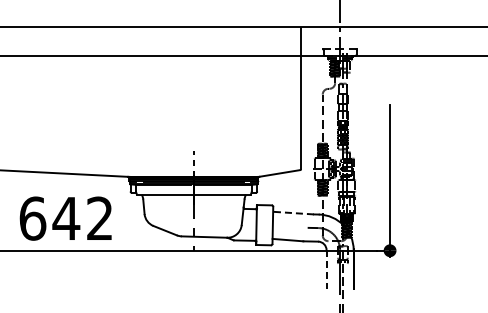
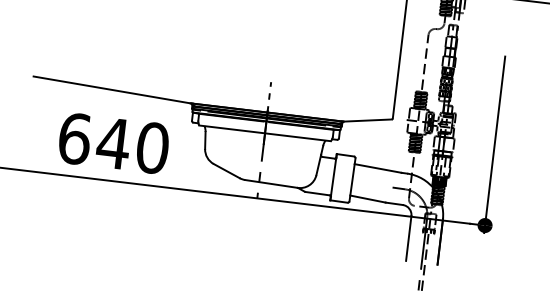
line: (293, 213) -> (378, 168), dashed -> solid
text: (99, 218) -> (152, 147), 642 -> 640
line: (326, 269) -> (408, 238), dashed -> solid

